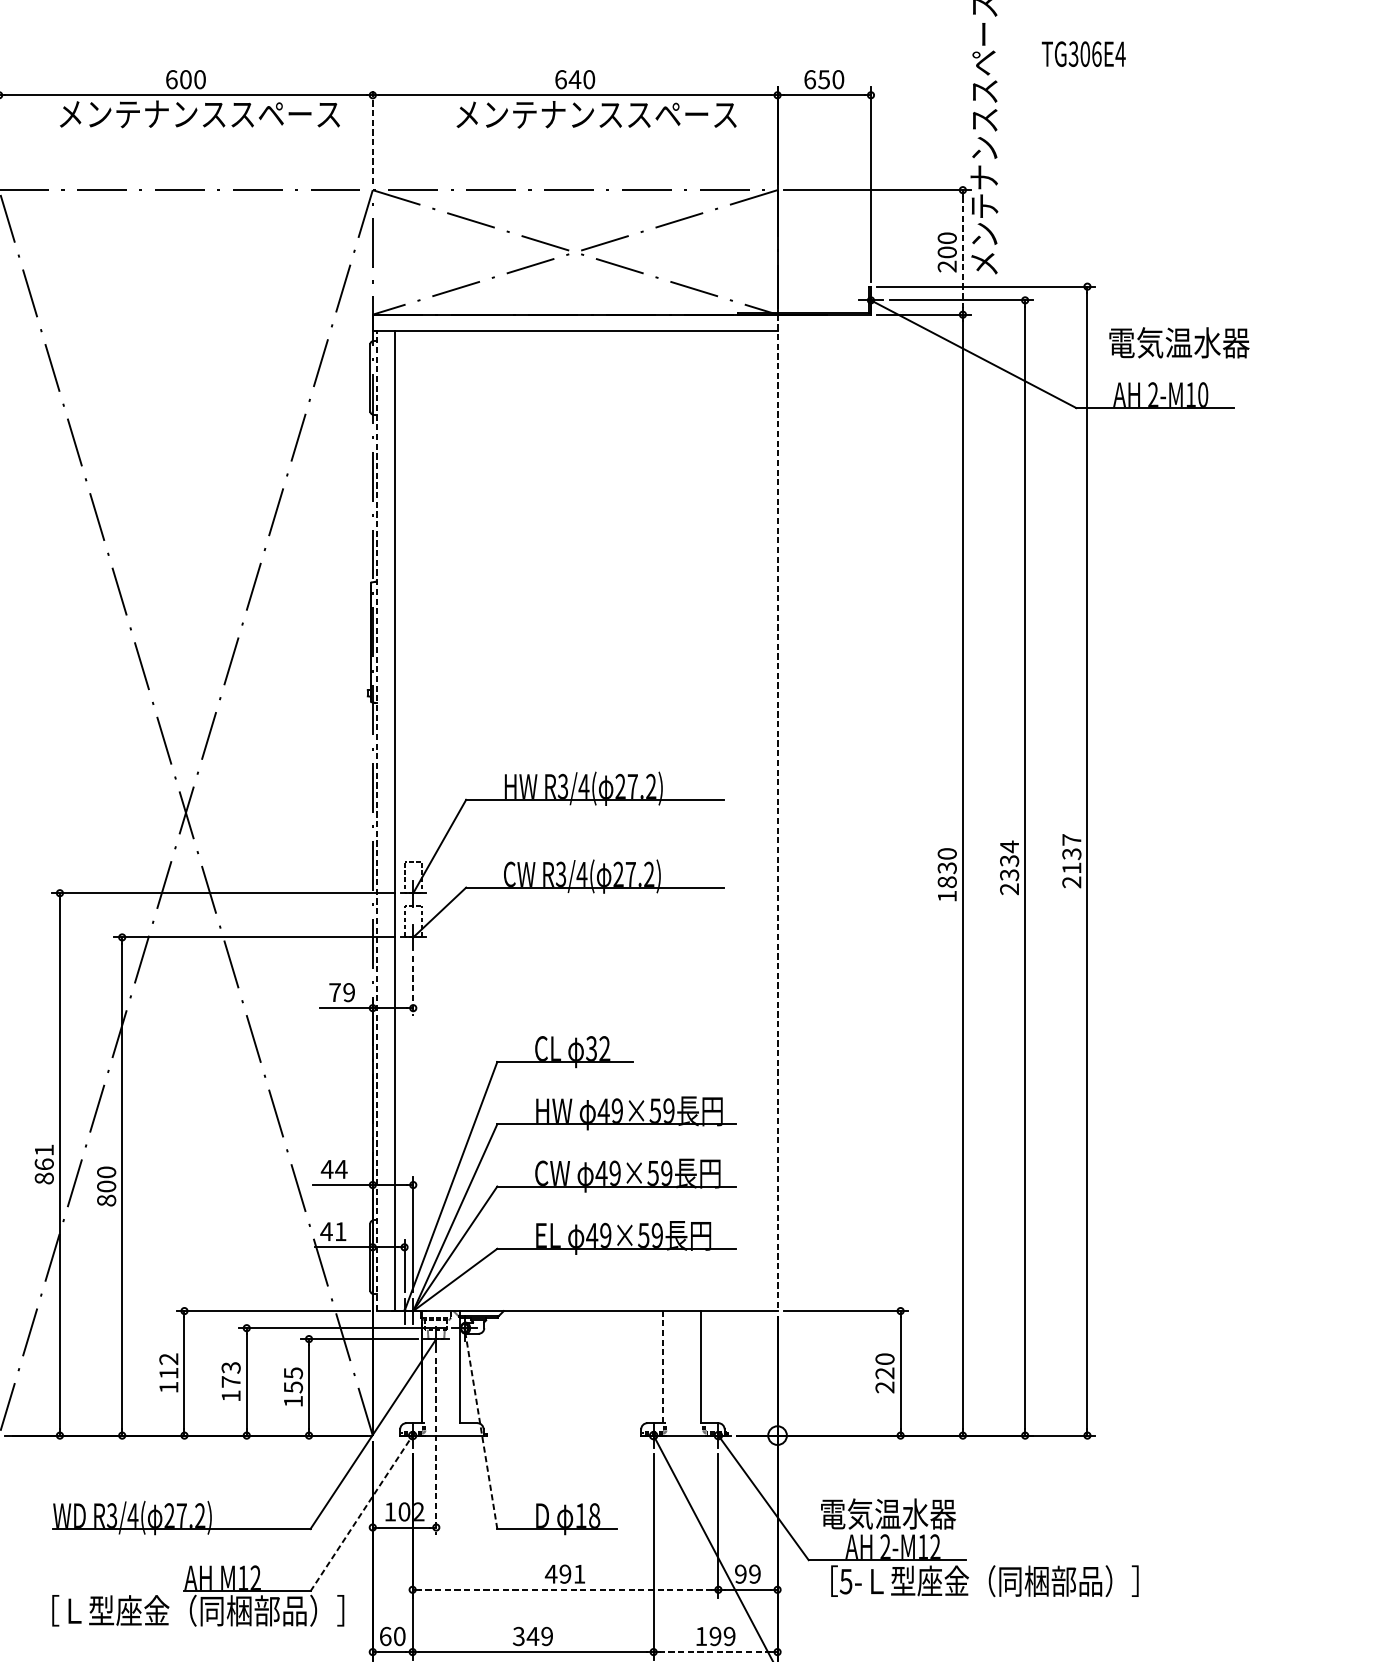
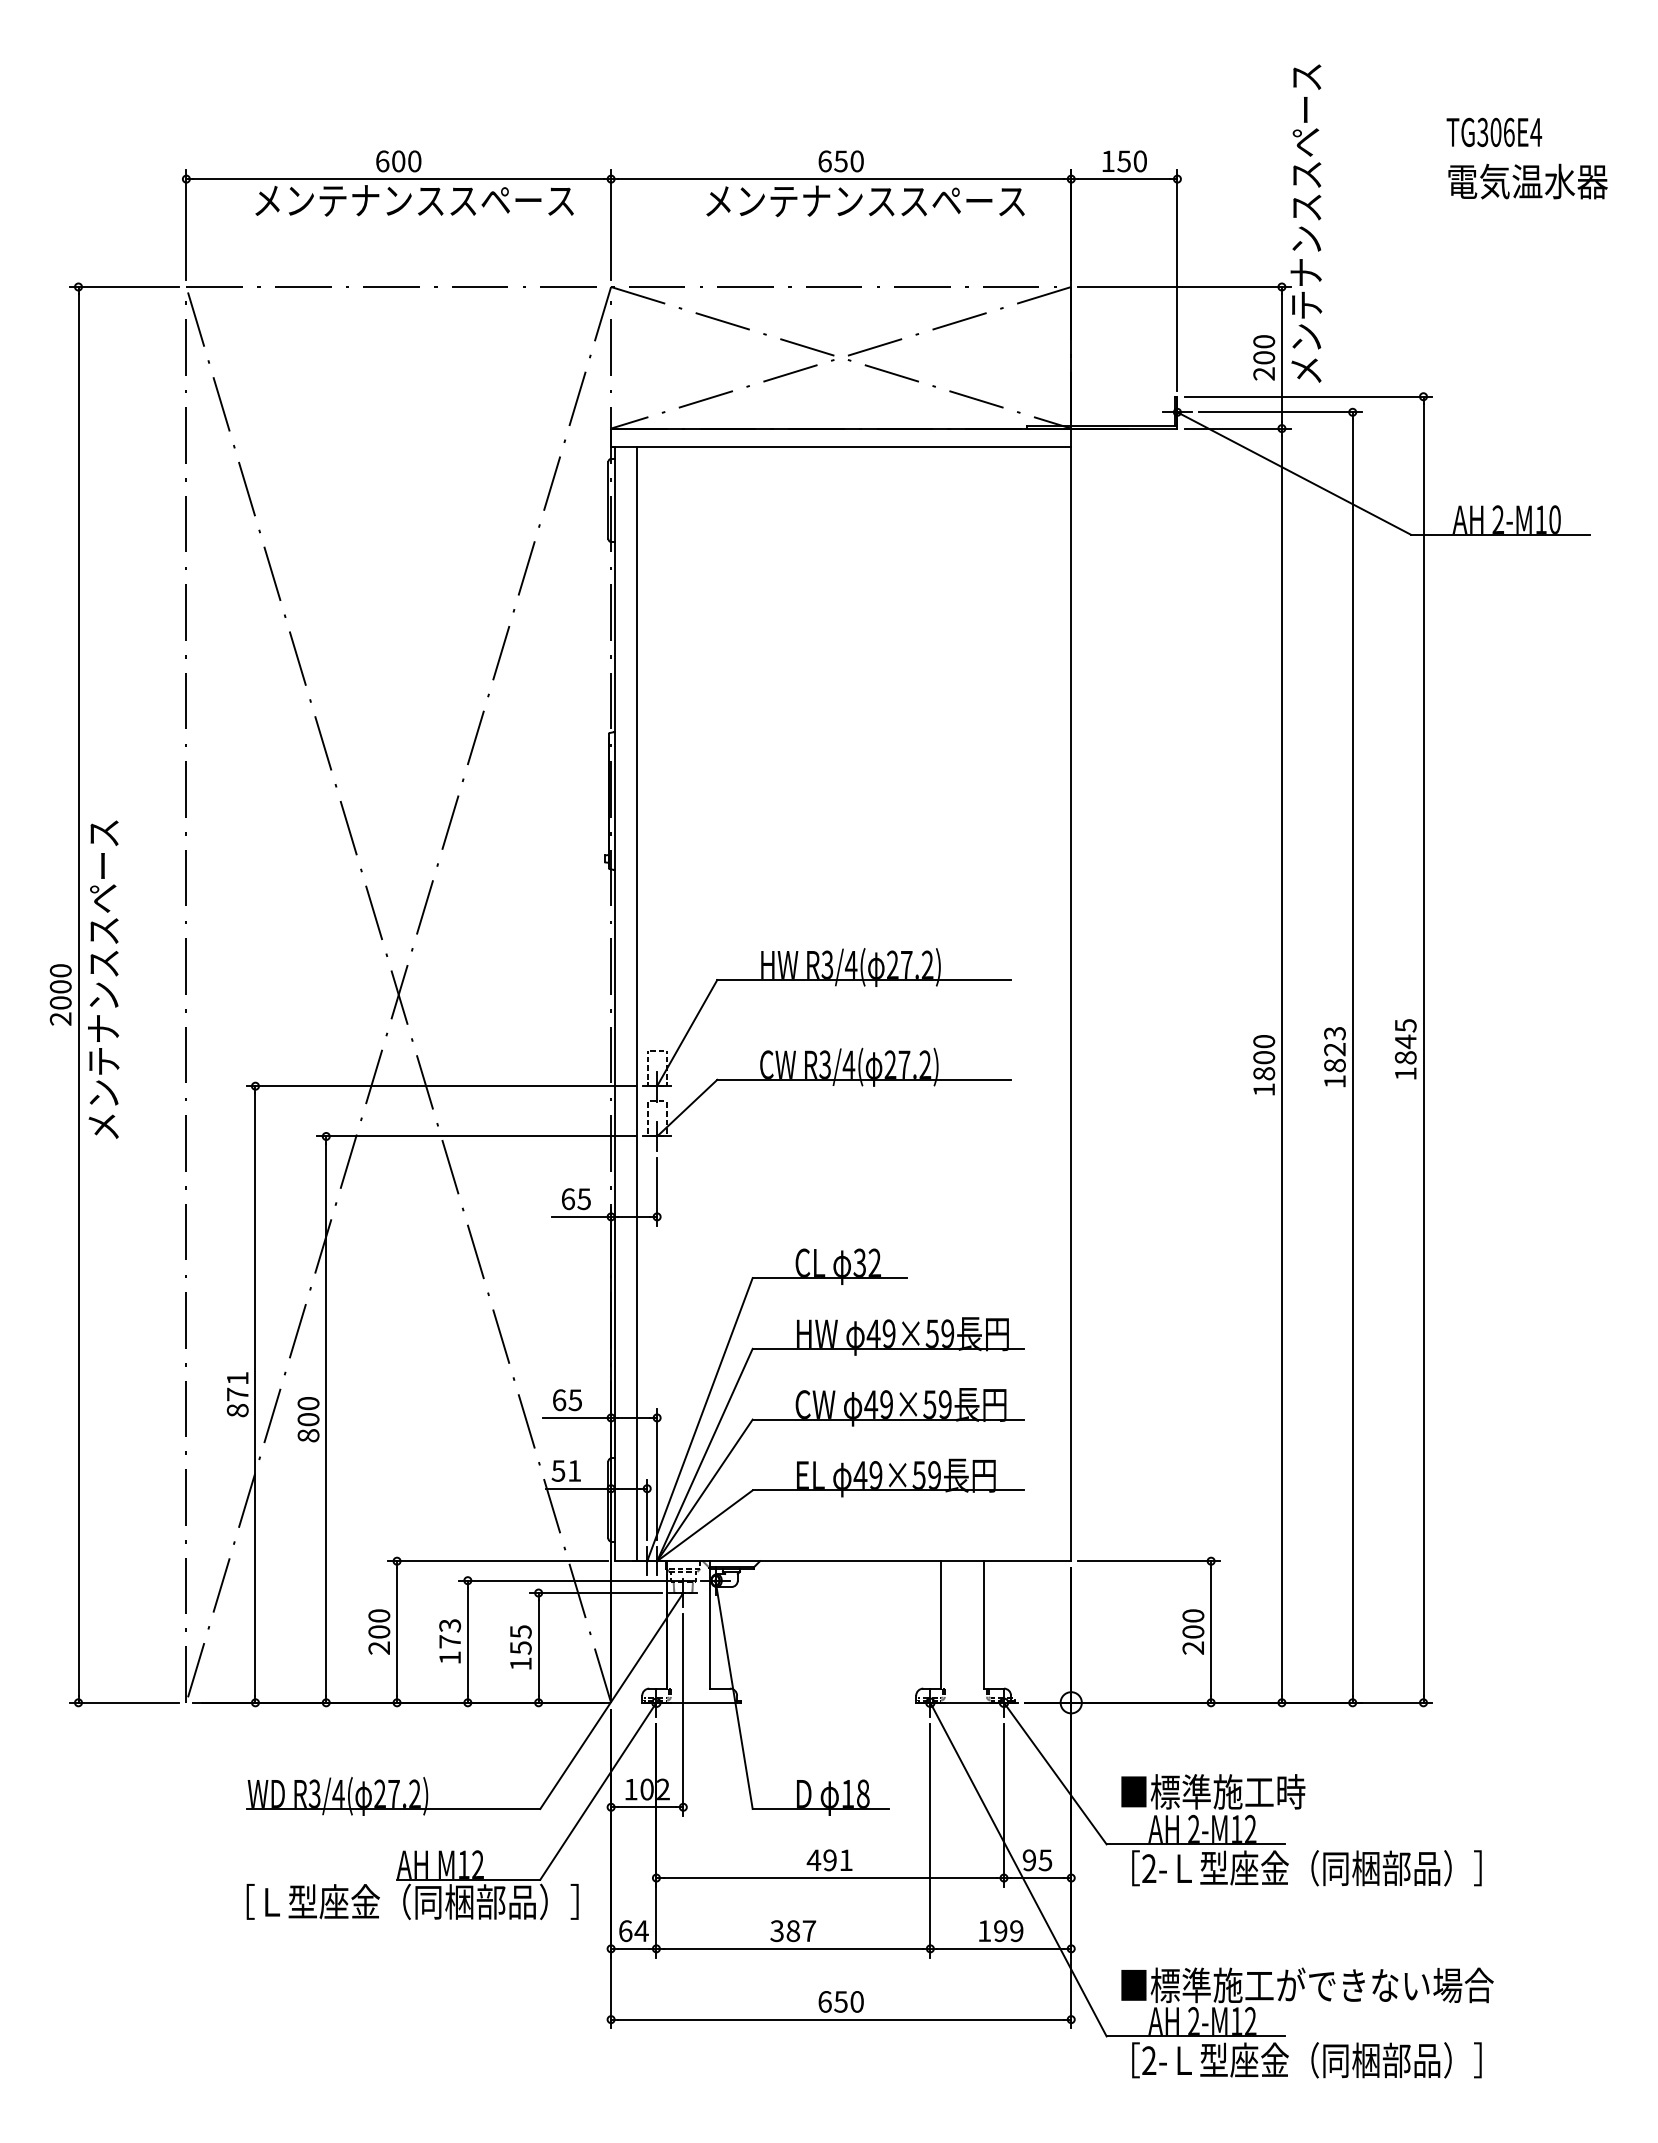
text: (1083, 54) -> (1494, 132), moved
text: (574, 79) -> (840, 161), 640 -> 650
text: (809, 79) -> (1107, 161), 650 -> 150
line: (373, 136) -> (611, 225), dashed -> solid
line: (962, 252) -> (1281, 357), dashed -> solid
text: (1178, 342) -> (1527, 181), moved
line: (777, 813) -> (1071, 995), dashed -> solid
line: (376, 820) -> (615, 1003), dashed -> solid
text: (1071, 860) -> (1405, 1049), 2137 -> 1845
text: (947, 867) -> (1264, 1057), 1830 -> 1800
text: (1009, 867) -> (1334, 1057), 2334 -> 1823
line: (413, 986) -> (657, 1192), dashed -> solid
text: (341, 992) -> (575, 1199), 79 -> 65
text: (44, 1164) -> (237, 1394), 861 -> 871
text: (334, 1169) -> (567, 1400), 44 -> 65
text: (326, 1231) -> (558, 1470), 41 -> 51
line: (663, 1366) -> (941, 1624), dashed -> solid
text: (169, 1372) -> (379, 1631), 112 -> 200
text: (885, 1372) -> (1193, 1631), 220 -> 200
line: (481, 1428) -> (734, 1694), dashed -> solid
line: (436, 1446) -> (683, 1715), dashed -> solid
line: (361, 1513) -> (598, 1791), dashed -> solid
text: (901, 1513) -> (1212, 1791), 電気温水器 -> ■標準施工時
text: (754, 1574) -> (1045, 1860), 99 -> 95
text: (846, 1581) -> (1149, 1868), 5- -> 2-
line: (565, 1590) -> (830, 1878), dashed -> solid
text: (399, 1636) -> (641, 1931), 60 -> 64
text: (540, 1636) -> (801, 1931), 349 -> 387
line: (715, 1651) -> (1000, 1948), dashed -> solid

